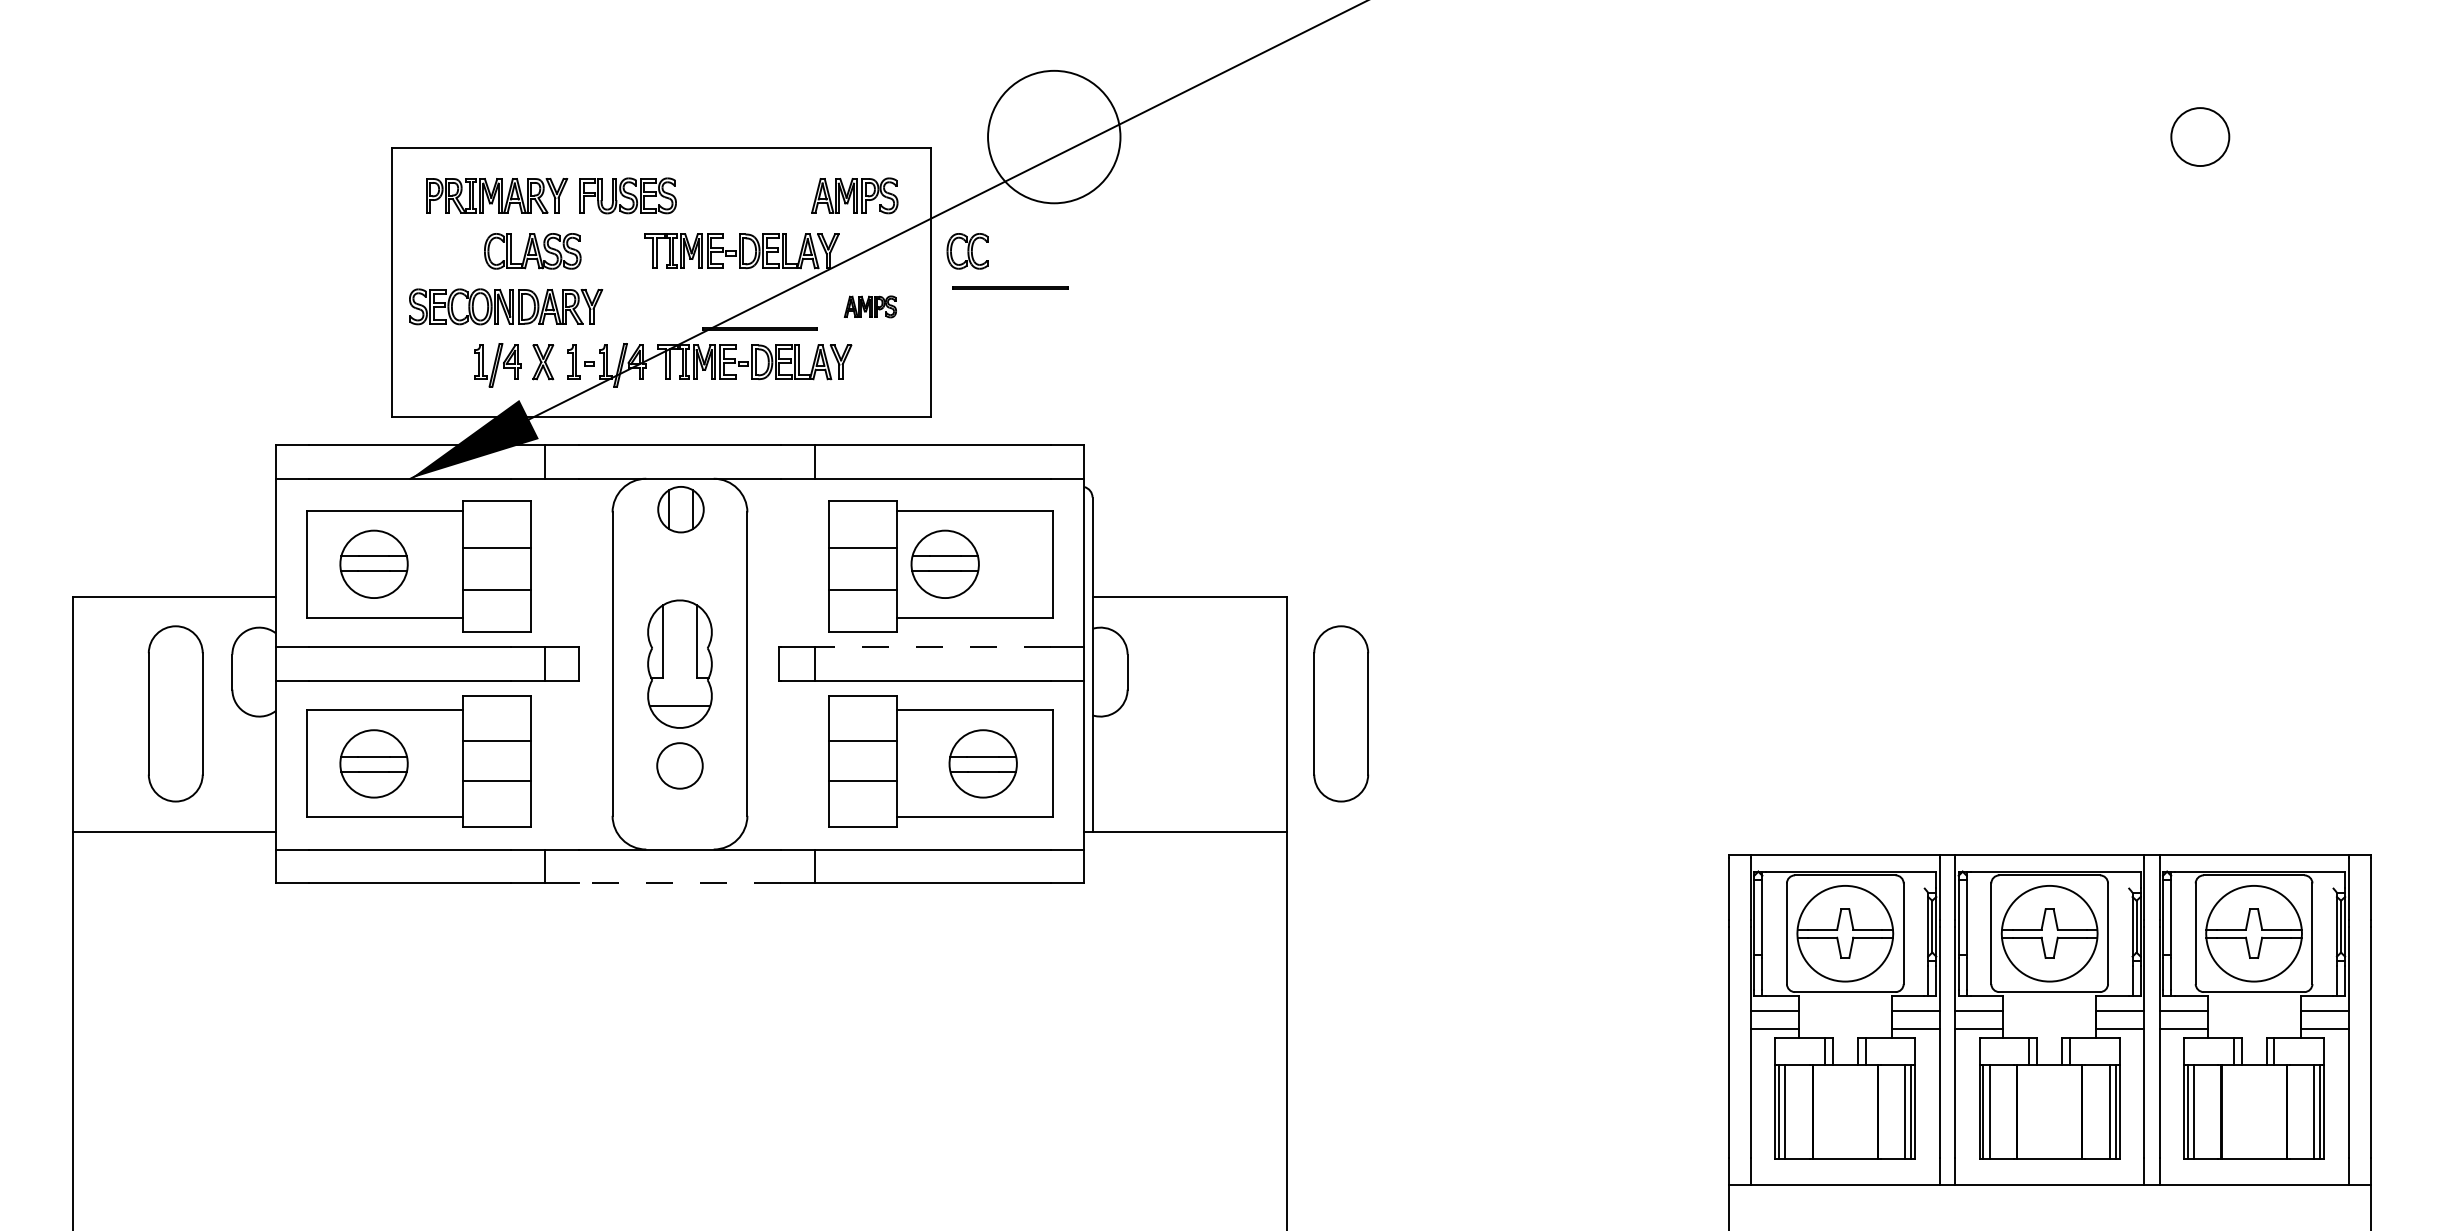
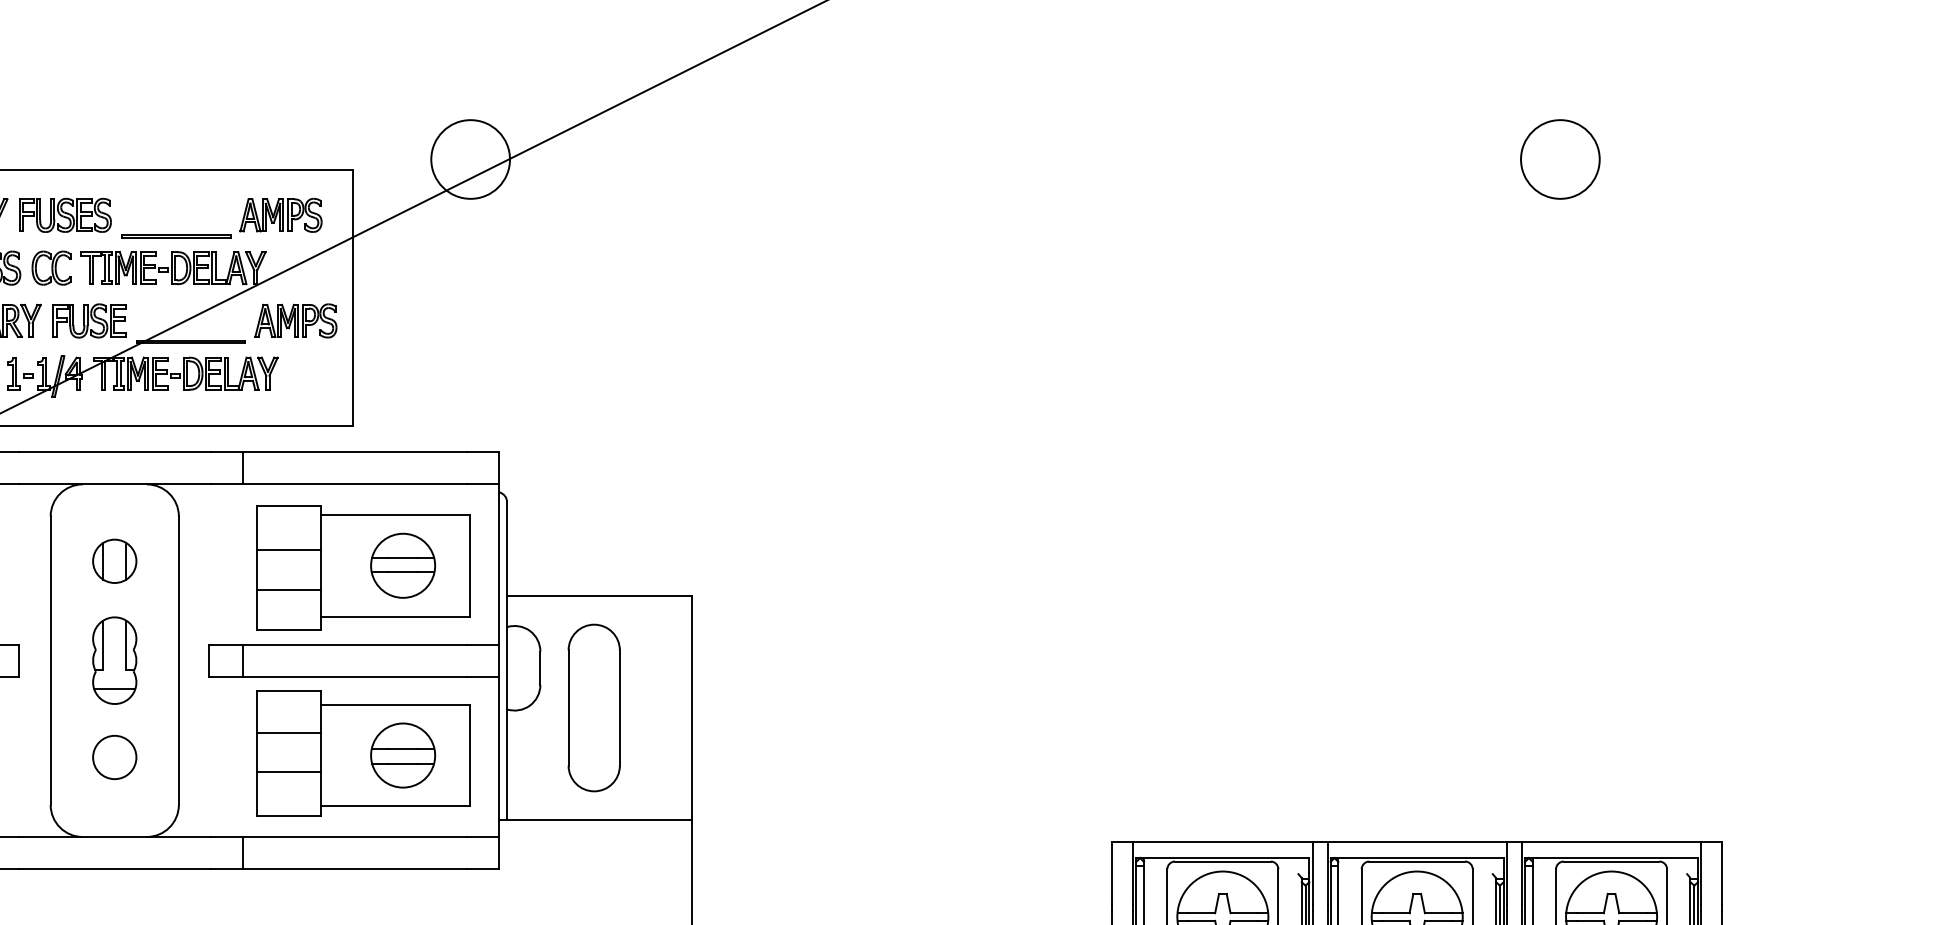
circle: (1053, 136) -> (469, 158), size x0.62
circle: (2200, 136) -> (1560, 158), size x1.43
part: (967, 251) -> (51, 268), moved
line: (1010, 287) -> (176, 235), moved
part: (652, 306) -> (88, 320), added
part: (870, 306) -> (295, 320), size x1.67
part: (680, 509) -> (114, 561), moved
part: (944, 563) -> (402, 564), moved
line: (932, 647) -> (354, 644), dashed -> solid
part: (679, 663) -> (114, 660), size x0.71
part: (1341, 713) -> (594, 707), moved
line: (679, 883) -> (114, 869), dashed -> solid

